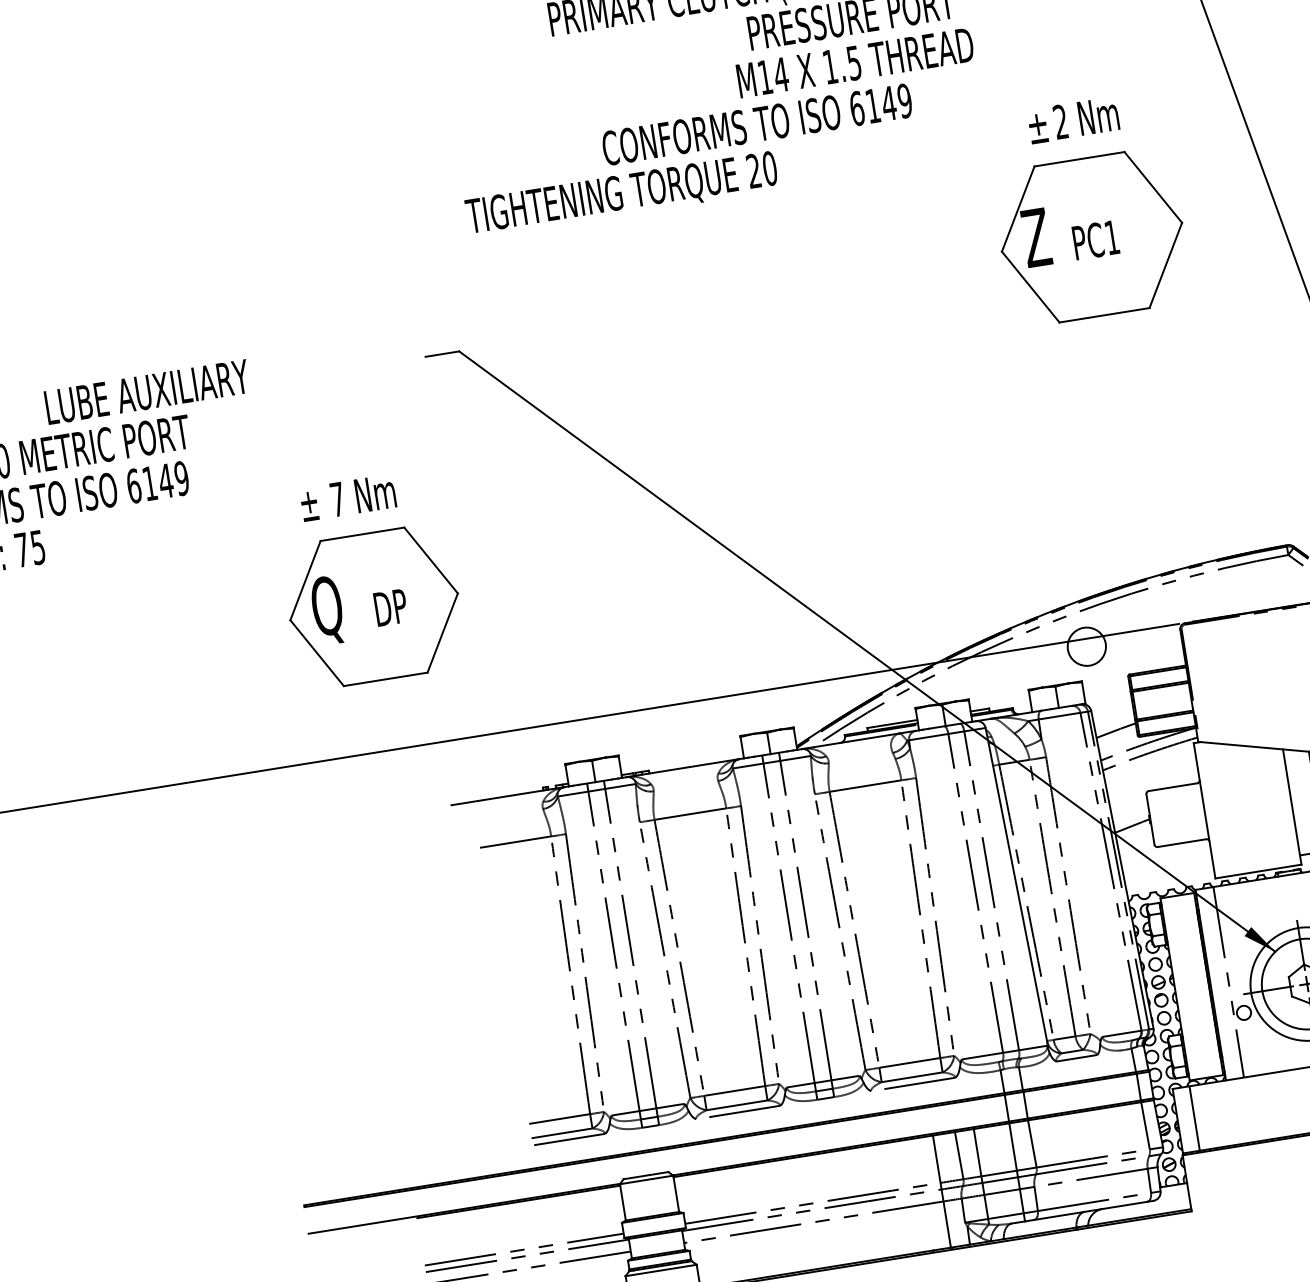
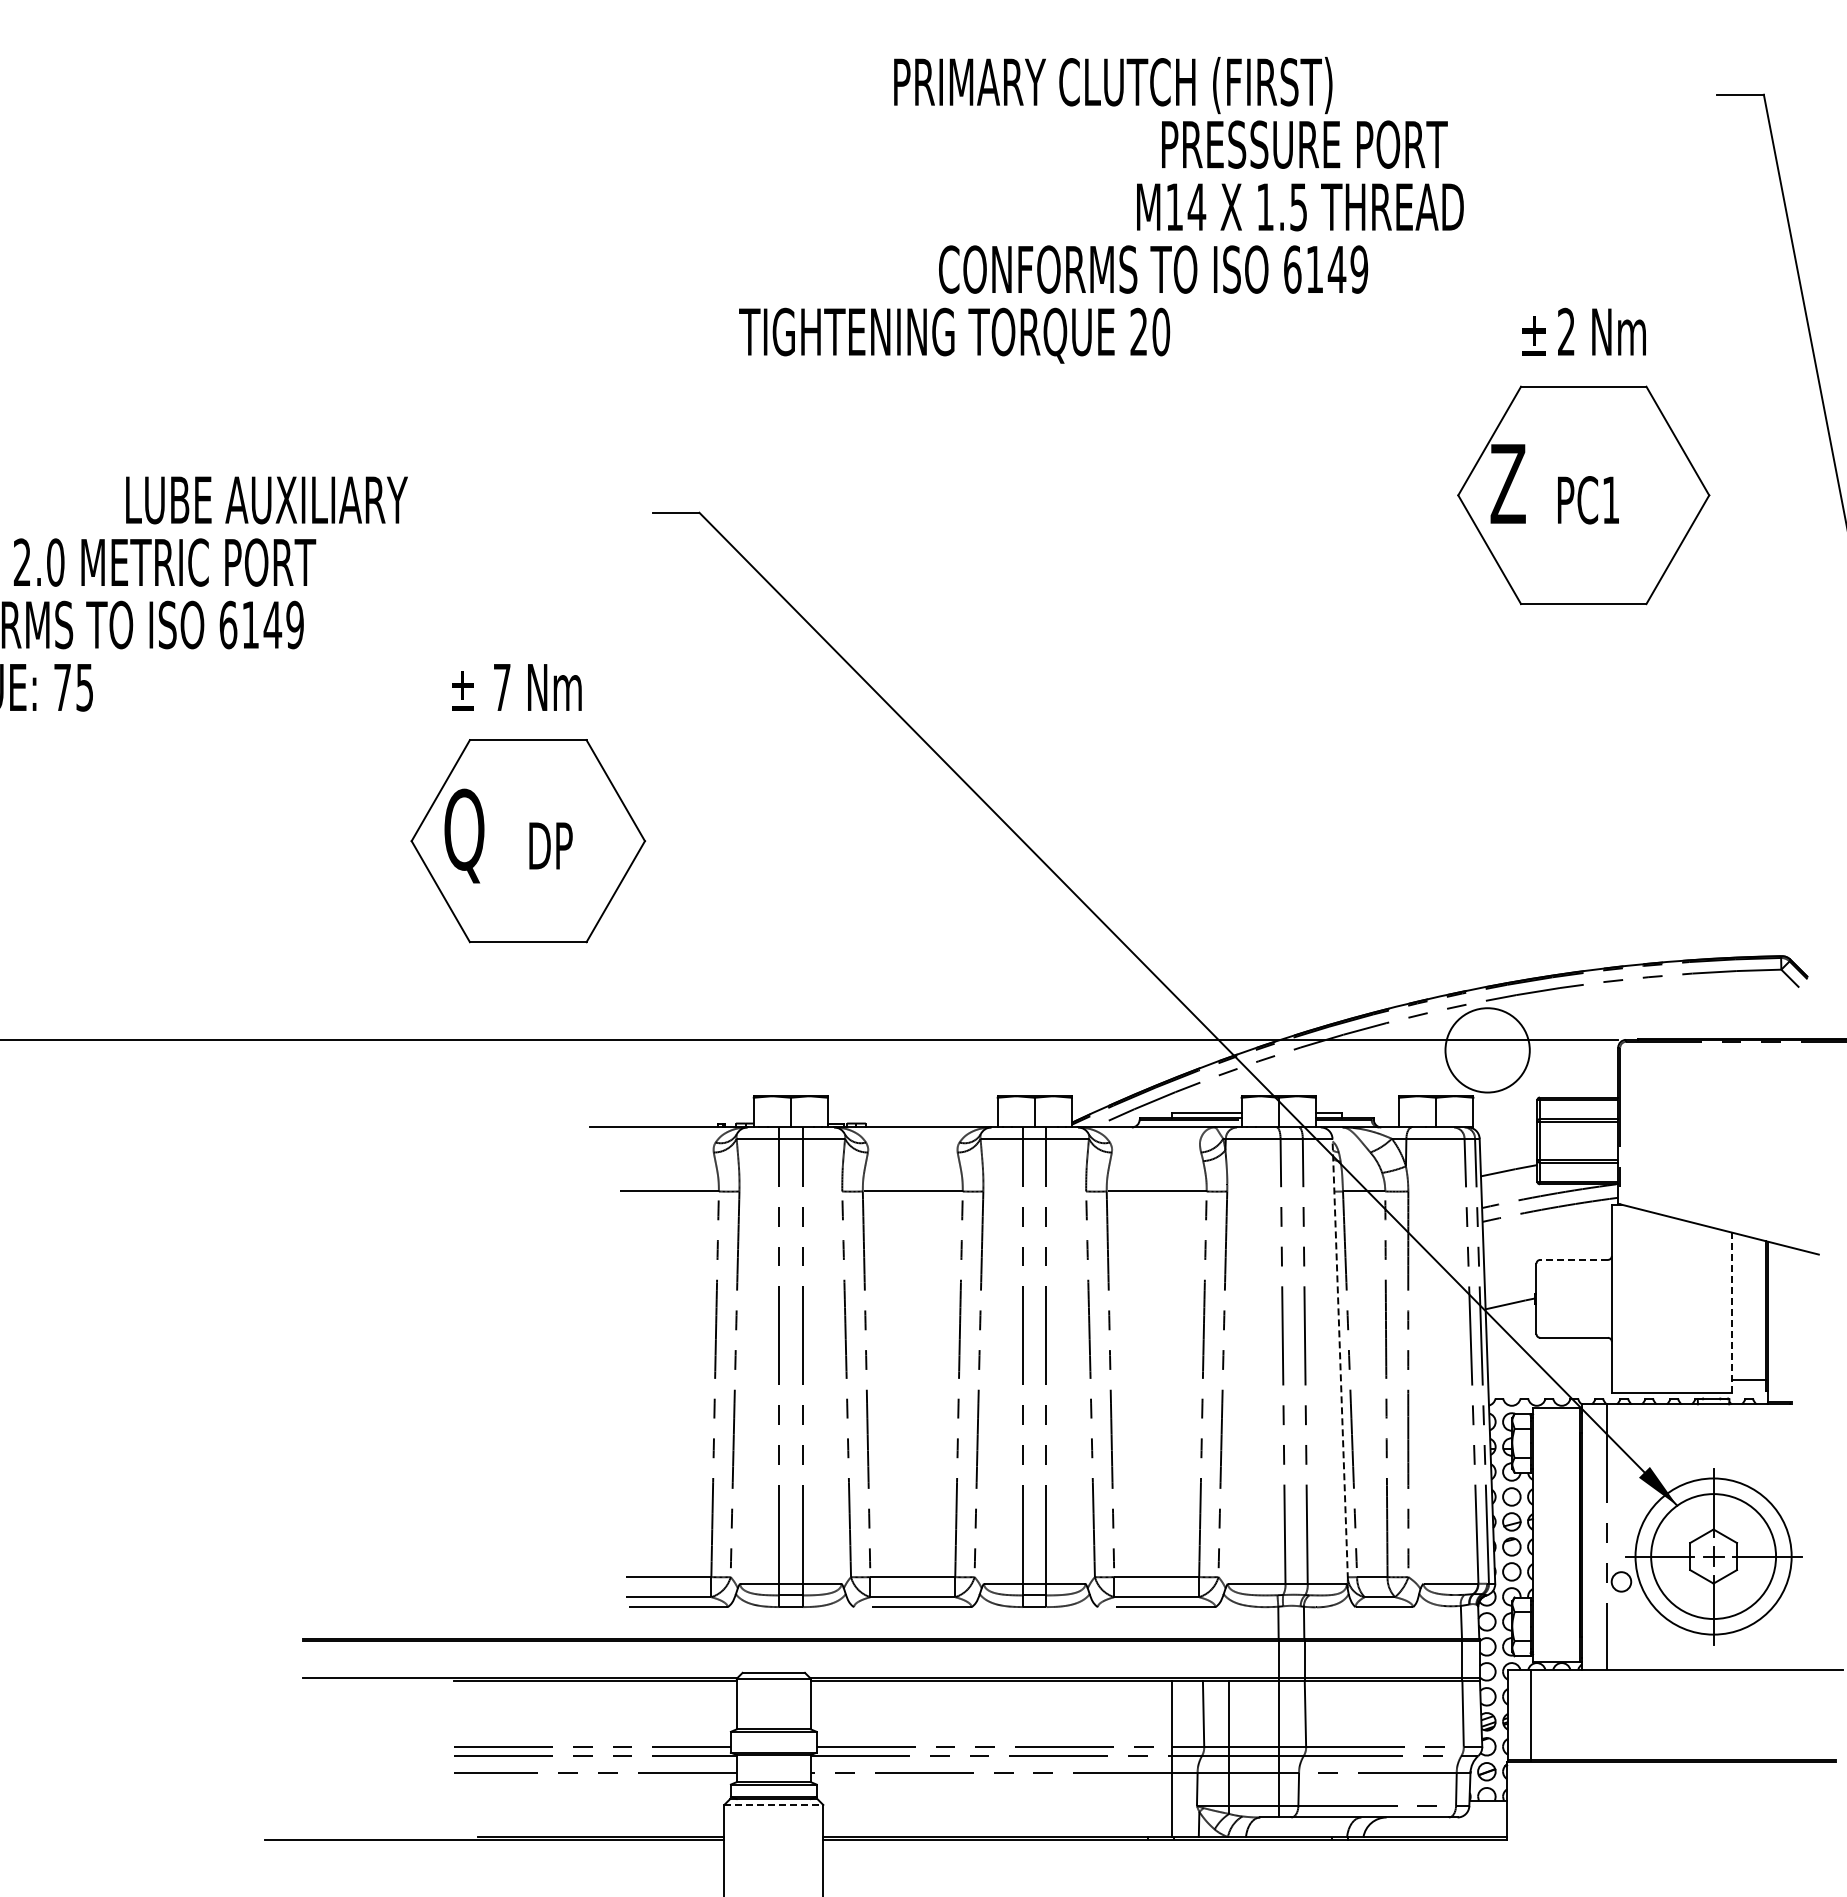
circle: (1086, 646) -> (1487, 1050), size x1.6
line: (1173, 786) -> (1574, 1259), solid -> dashed
line: (1292, 806) -> (1731, 1312), solid -> dashed
line: (1016, 884) -> (1340, 1358), solid -> dashed
line: (660, 1270) -> (773, 1804), solid -> dashed

